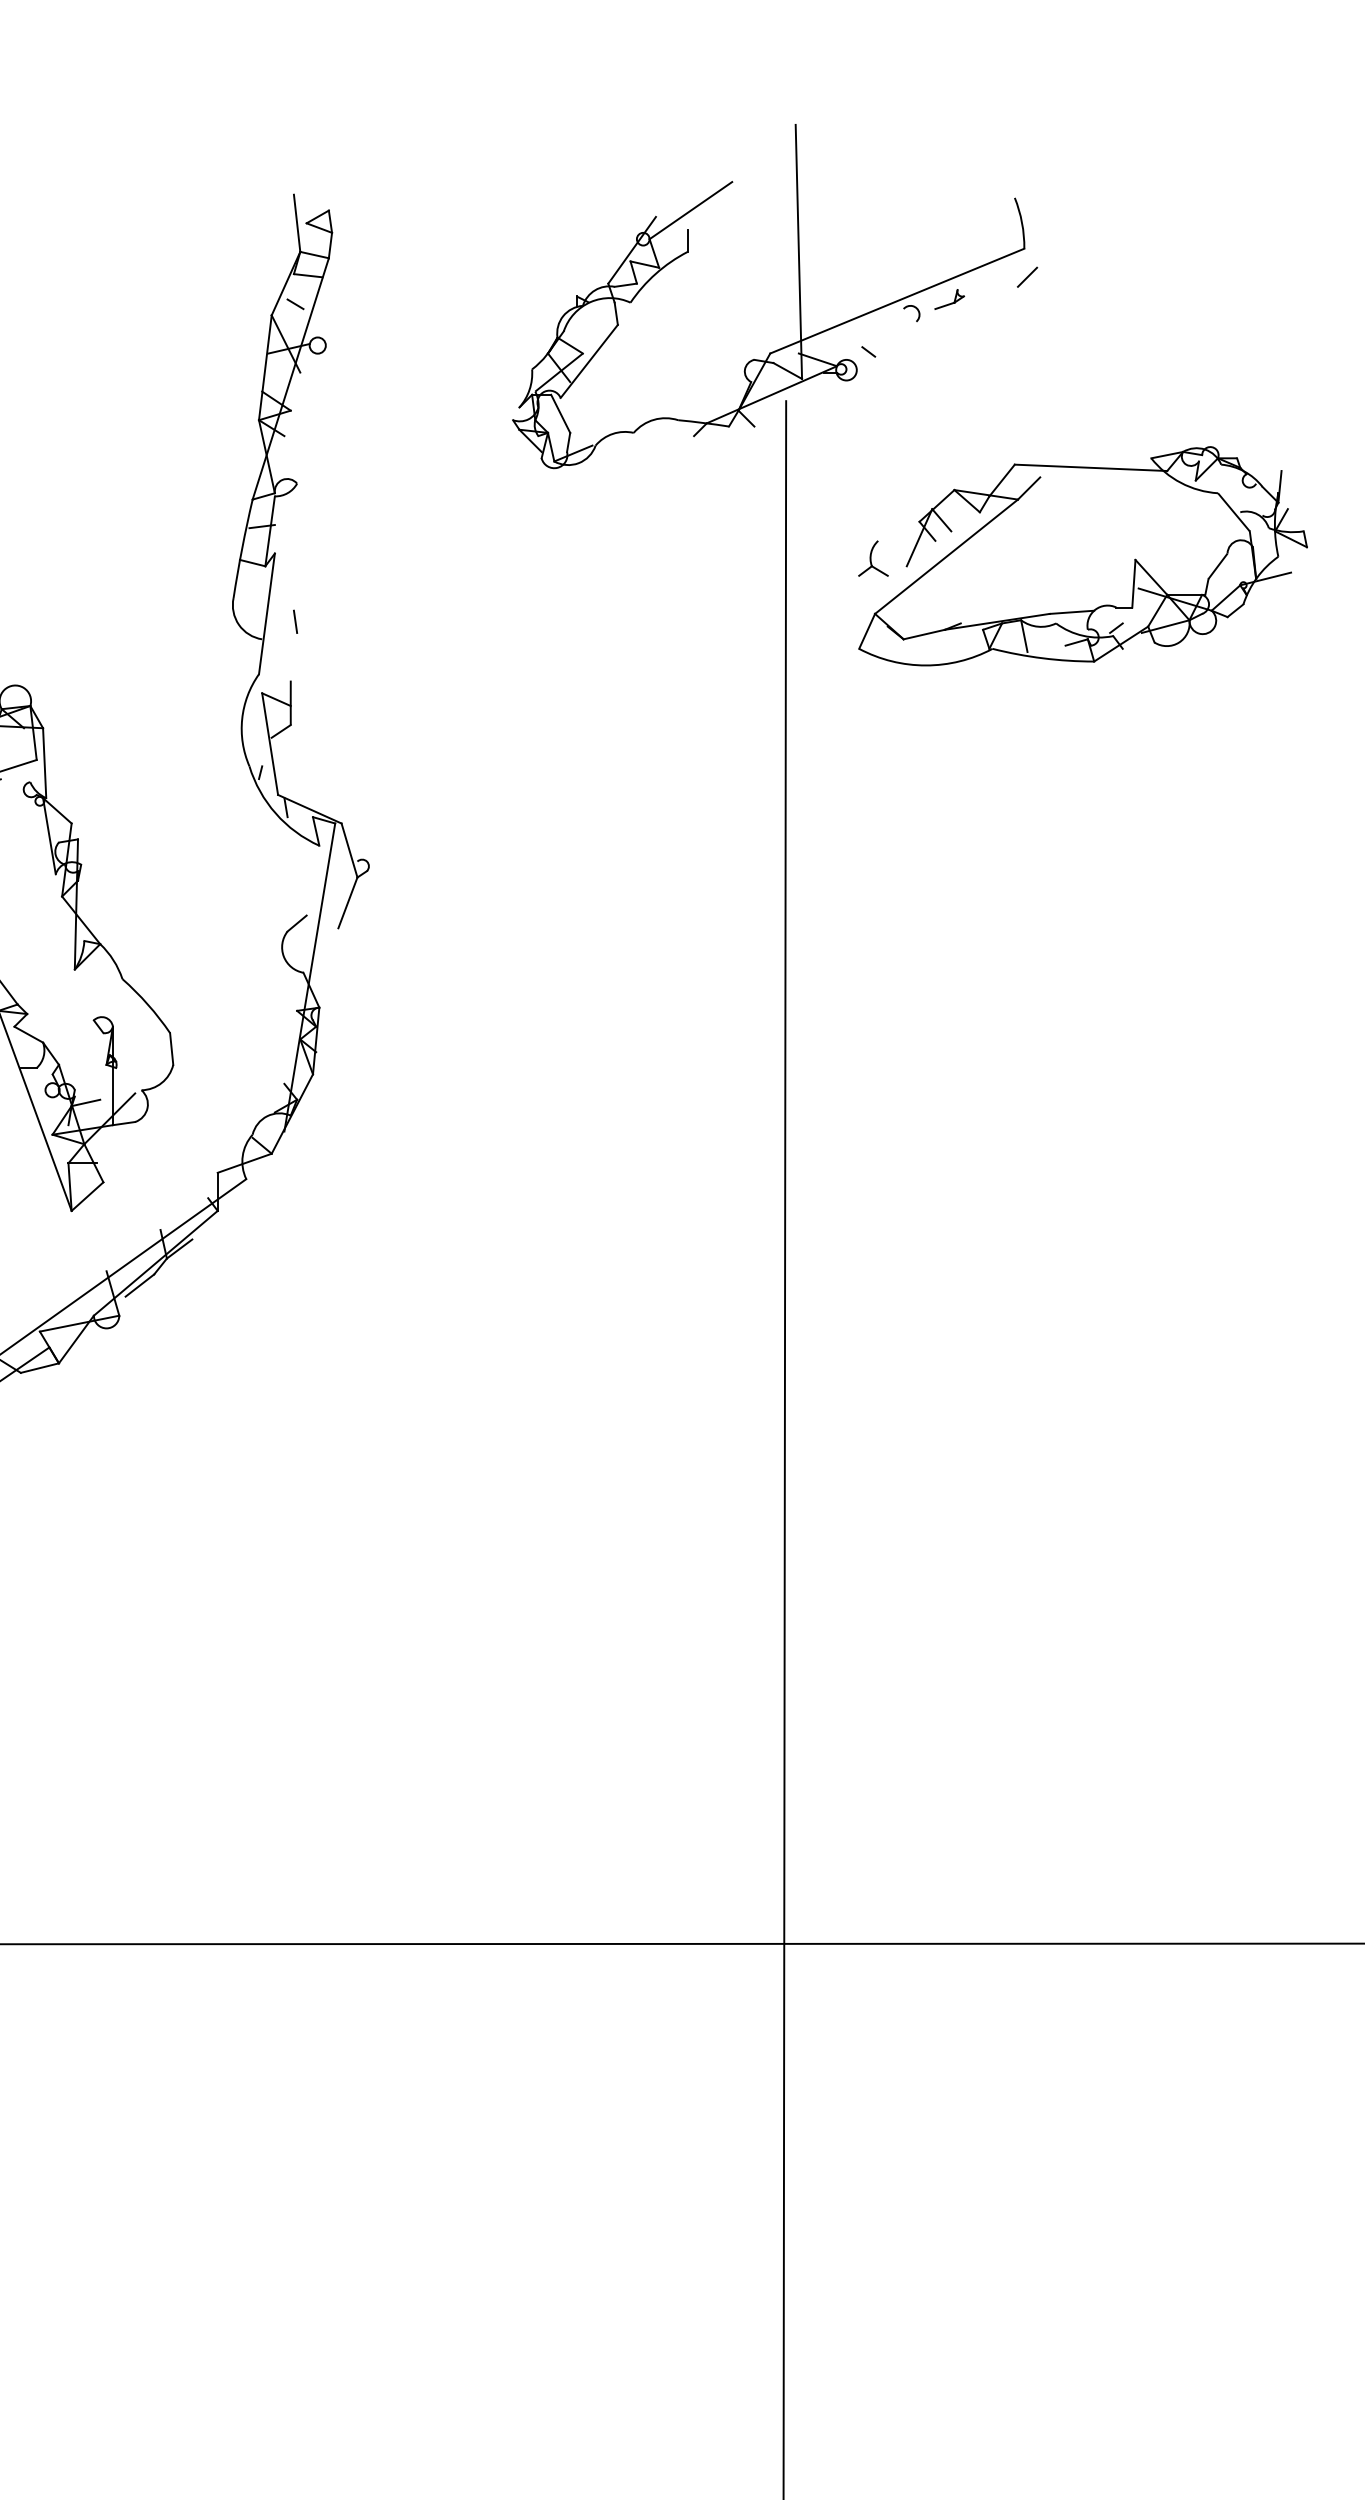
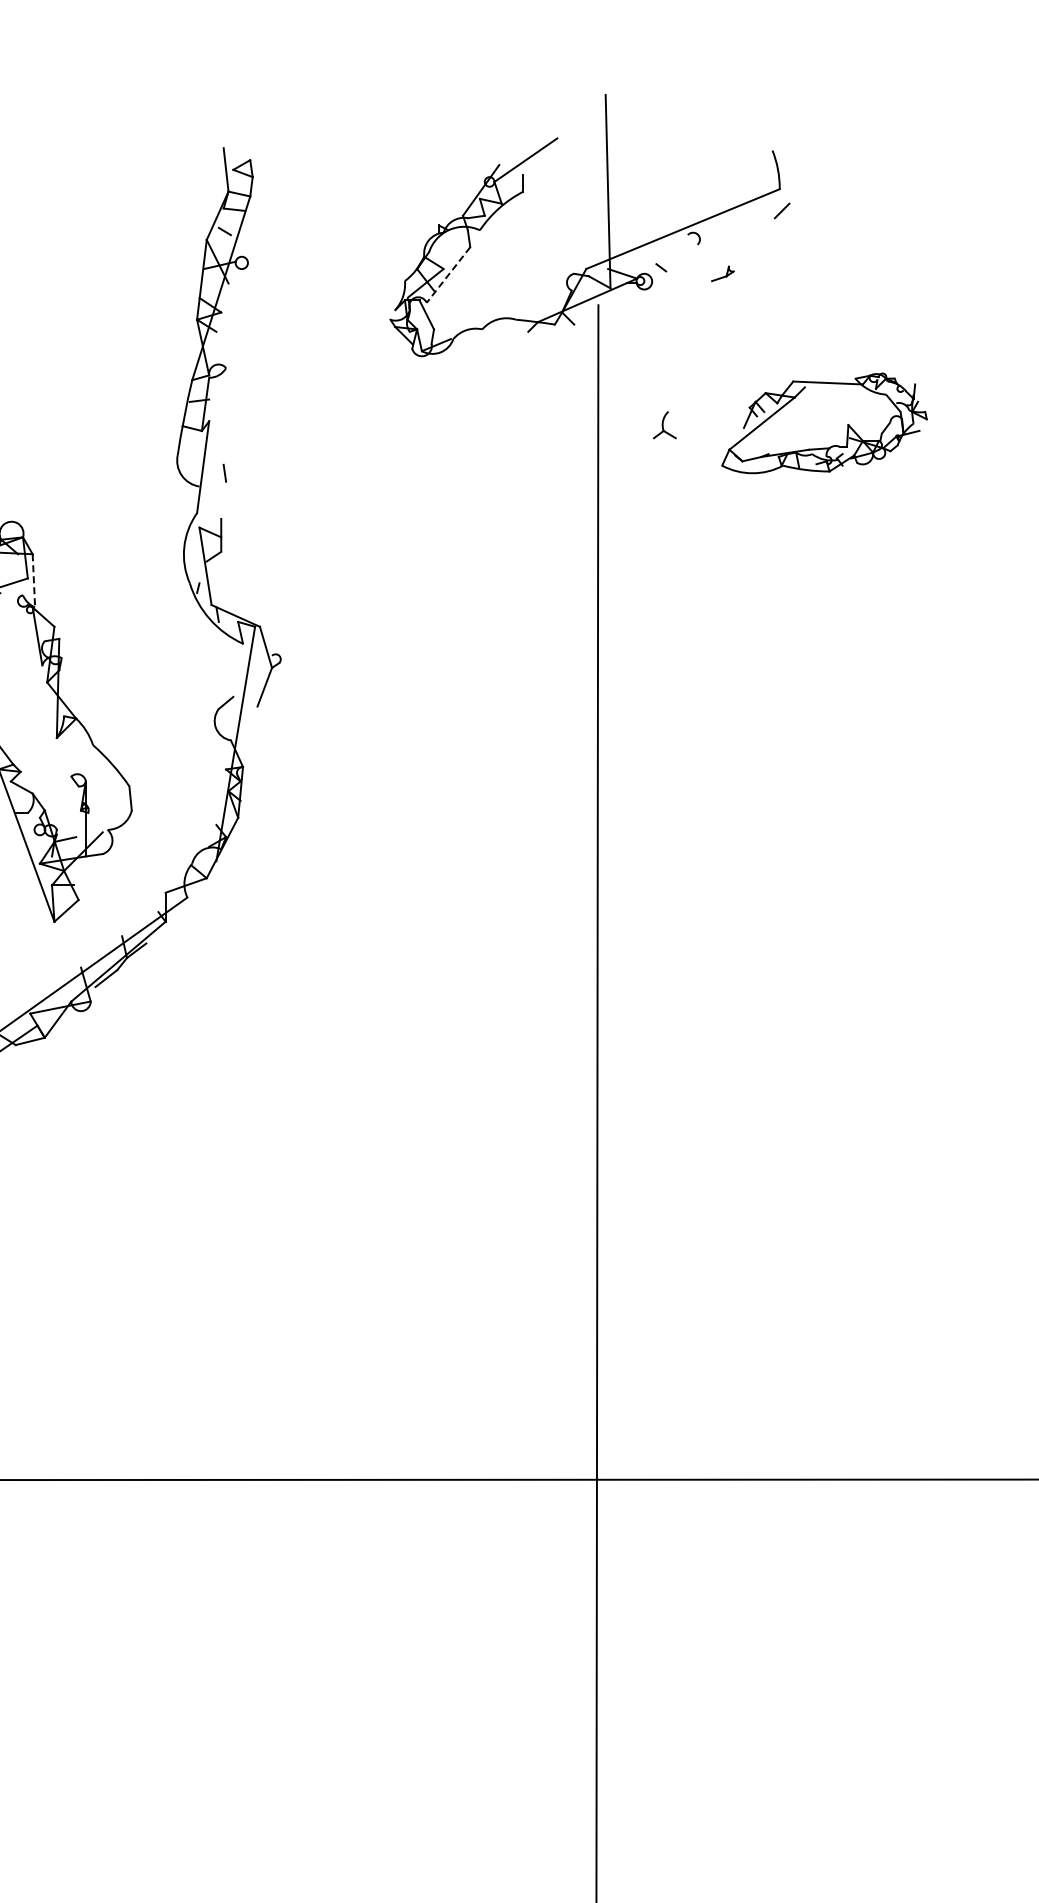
part: (949, 299) -> (722, 273), moved
line: (589, 362) -> (448, 275), solid -> dashed
part: (1083, 556) -> (824, 423), size x0.6
line: (44, 762) -> (33, 580), solid -> dashed

